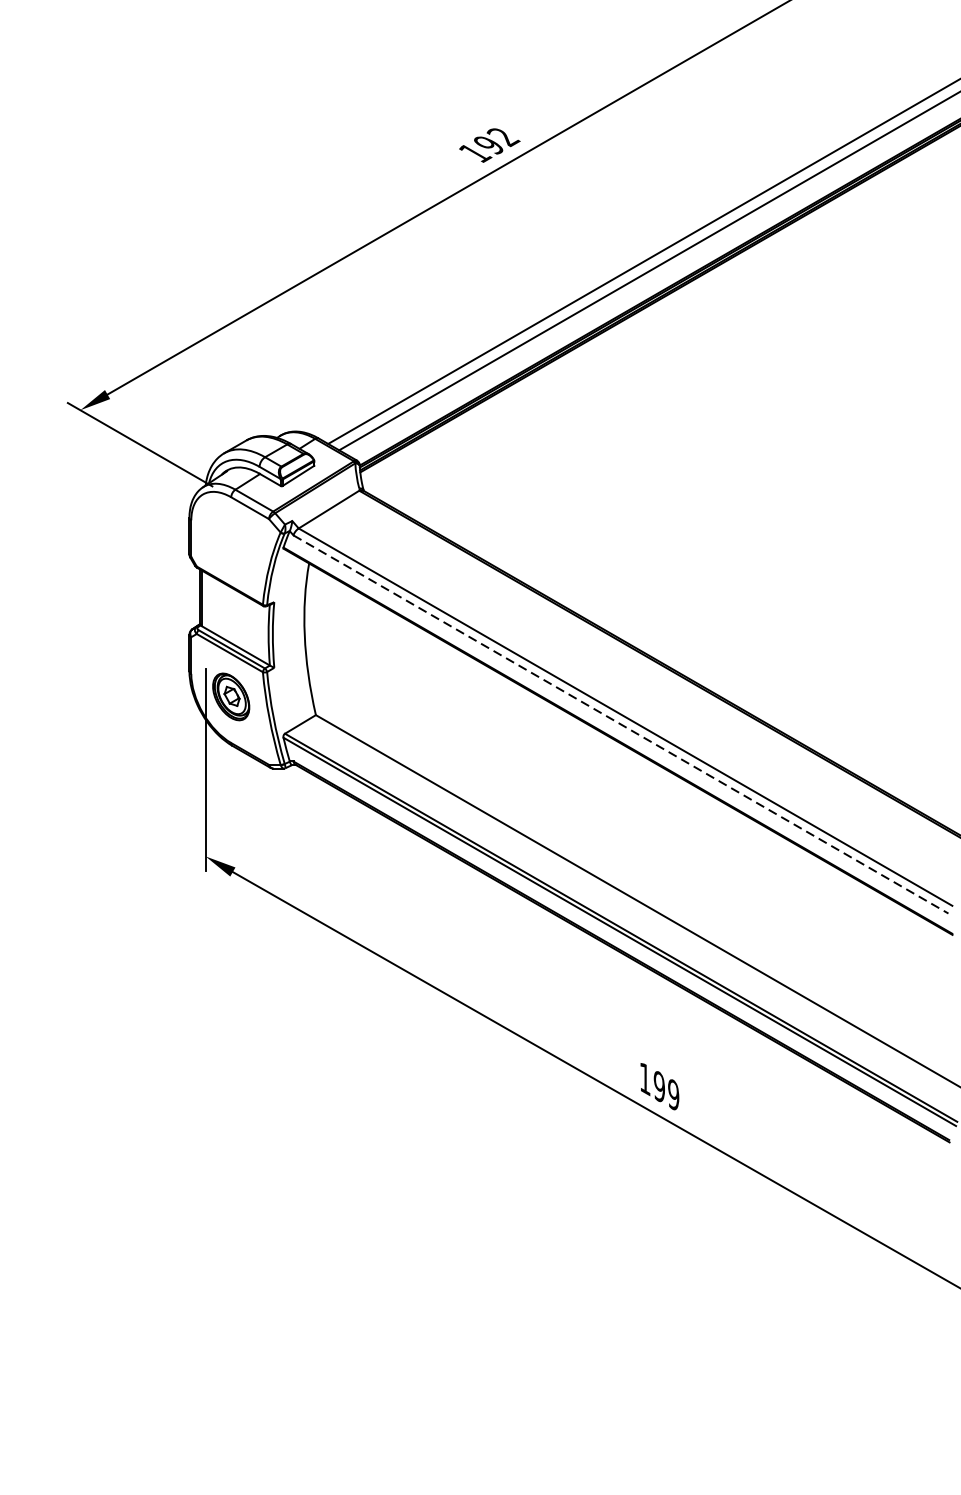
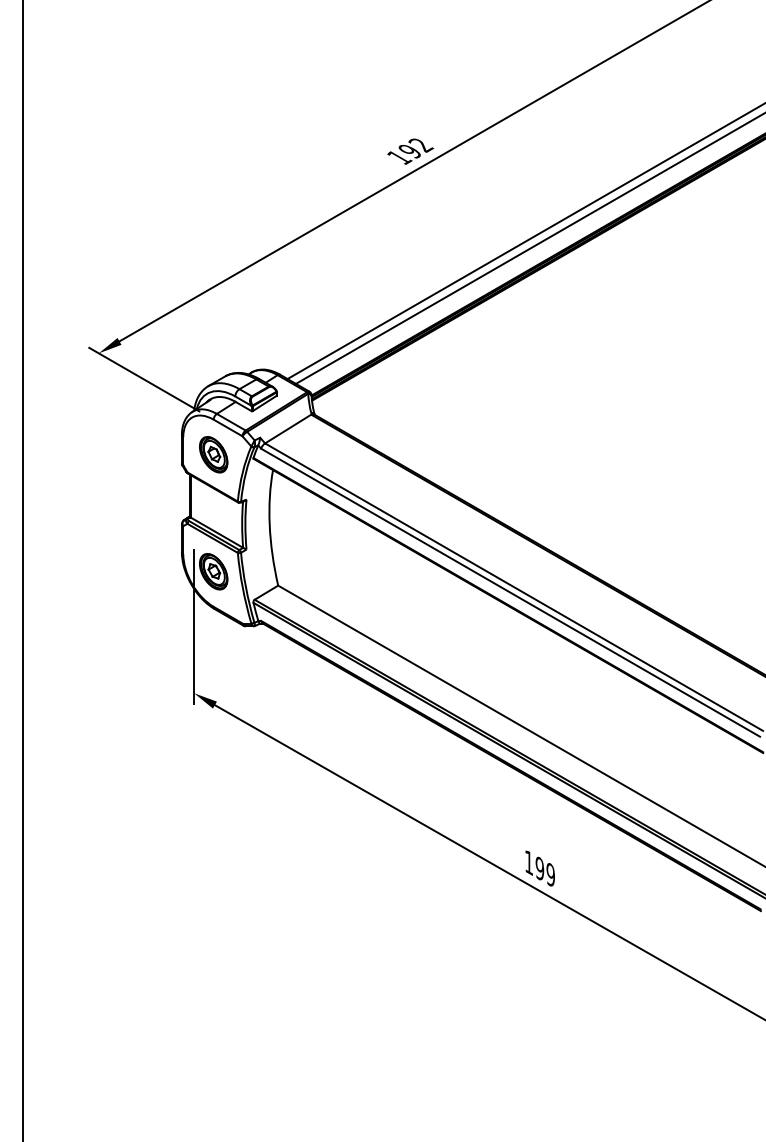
part: (230, 543) -> (213, 454), added
line: (622, 724) -> (511, 592), dashed -> solid

